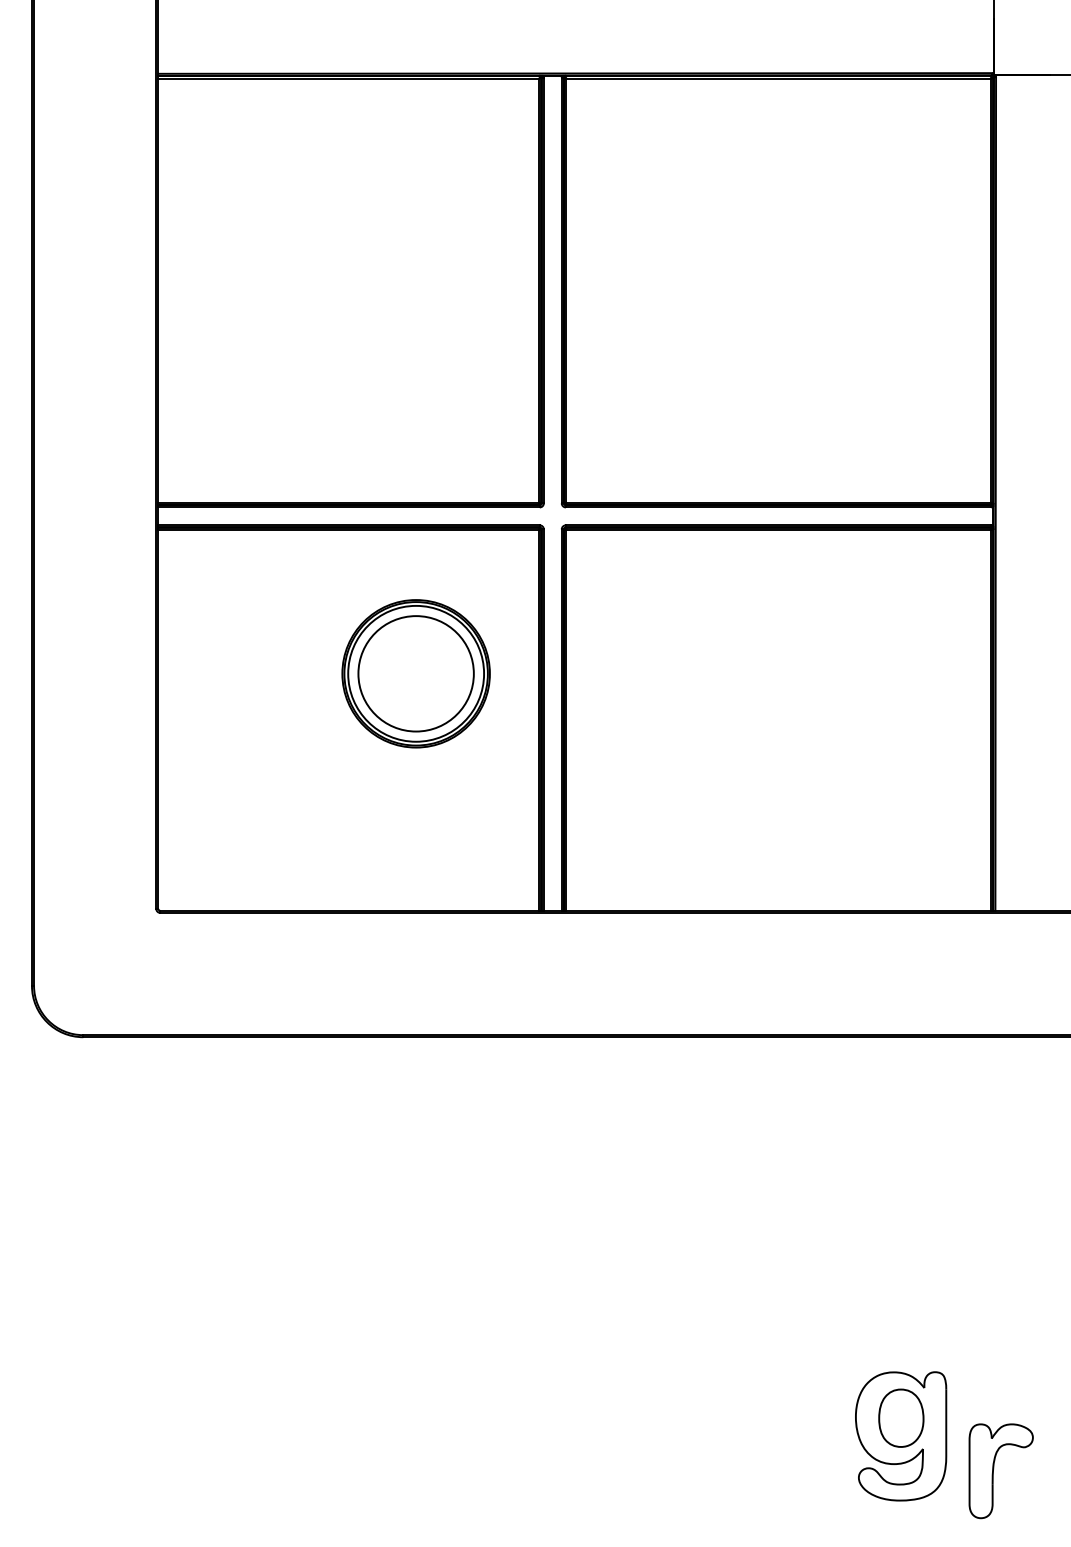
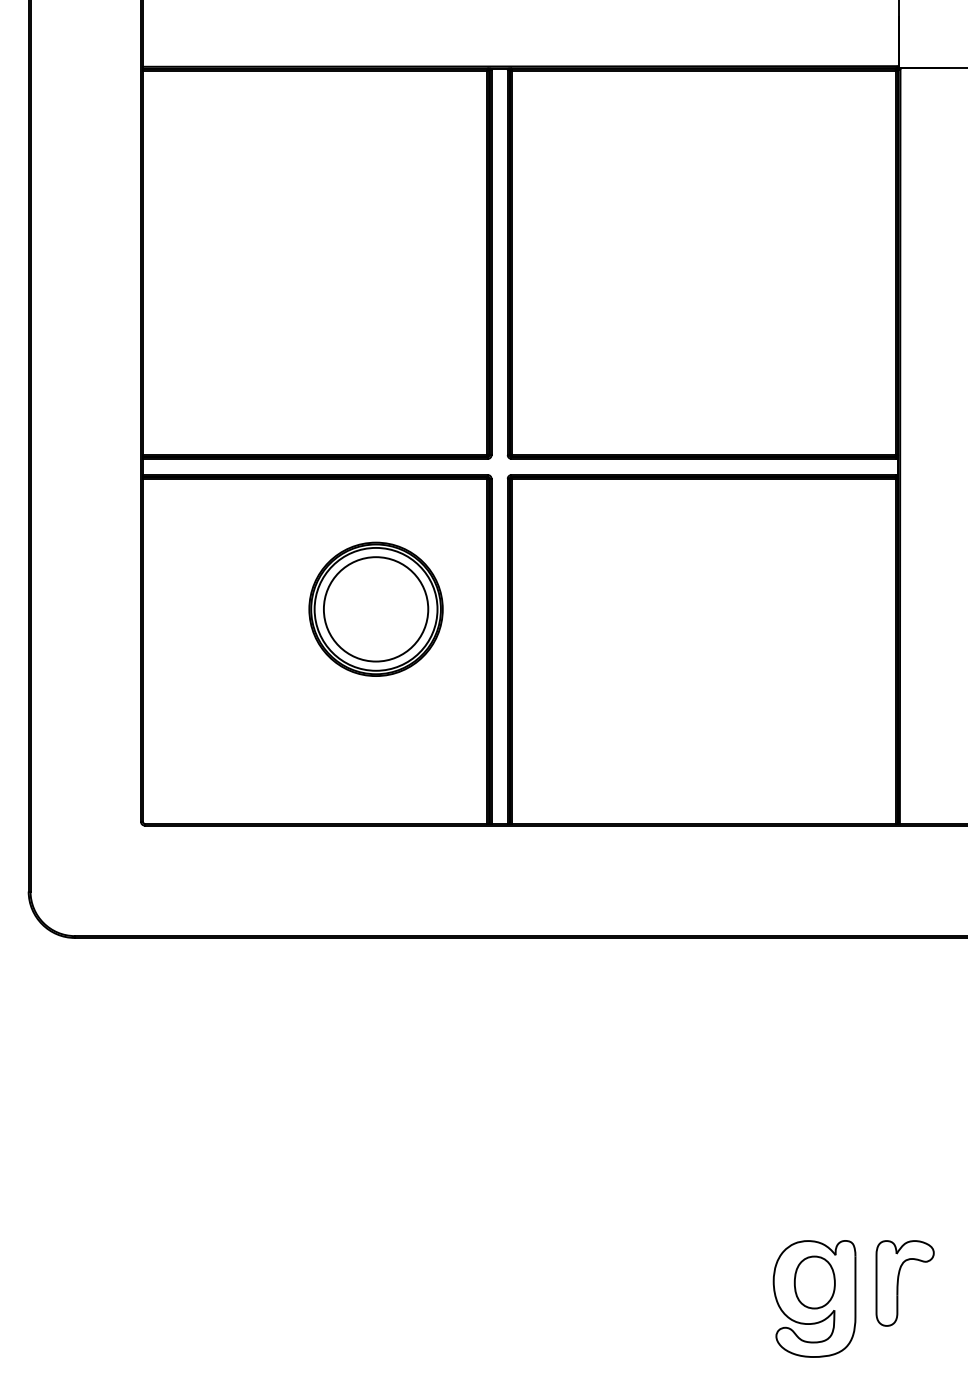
part: (994, 1468) -> (899, 1280), moved

